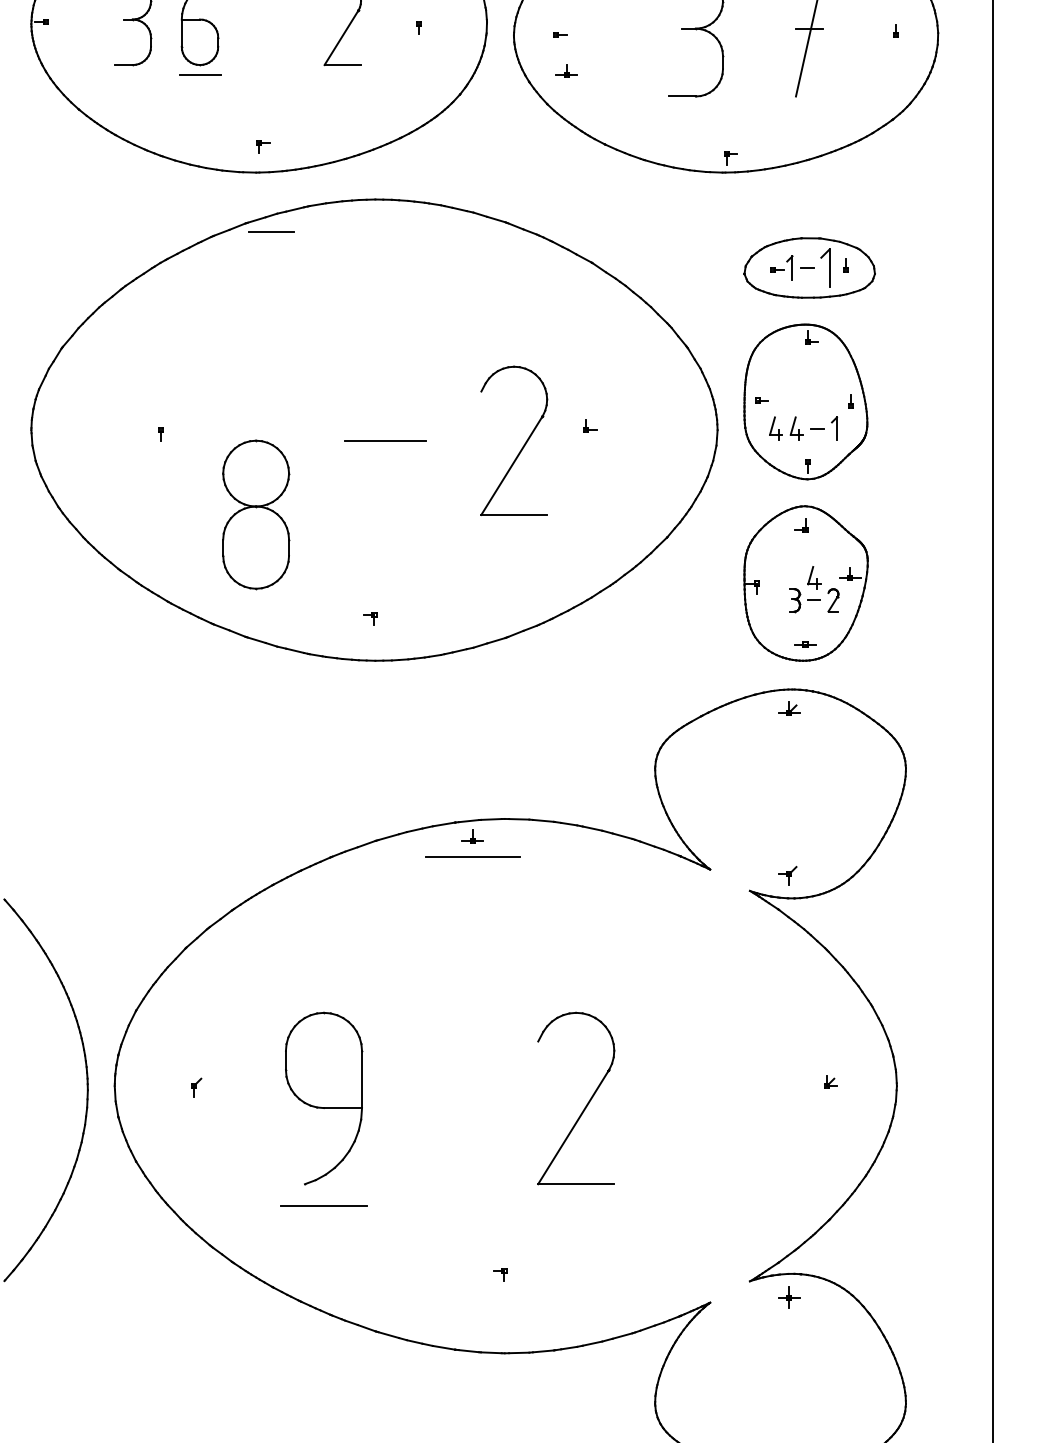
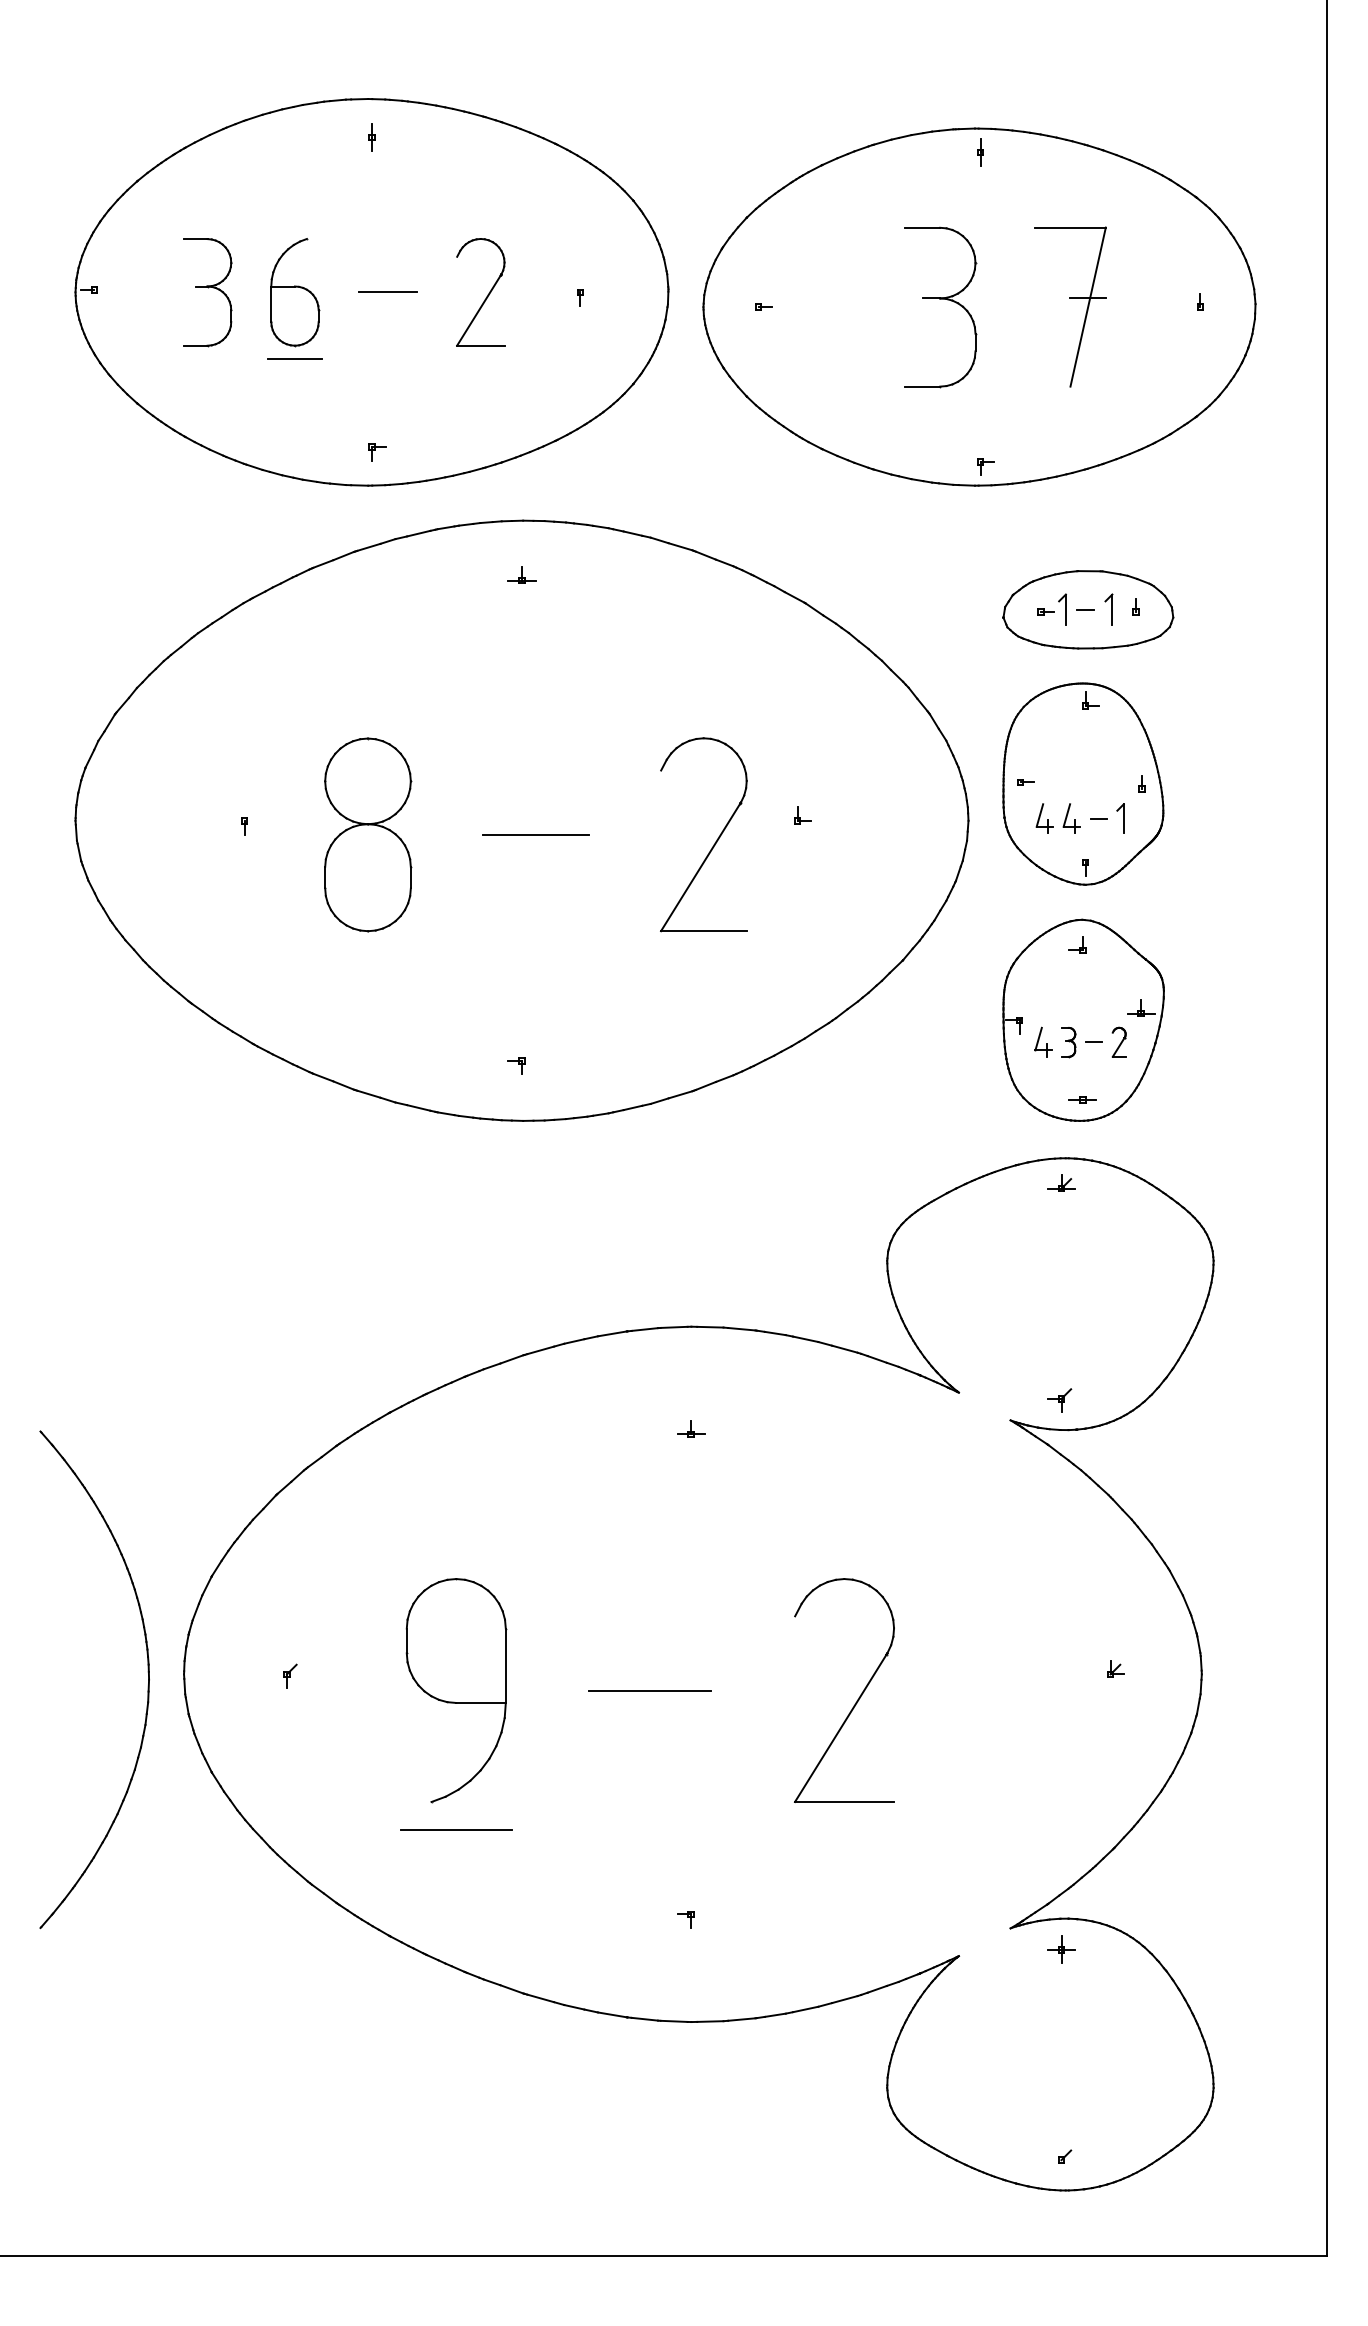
part: (566, 70) -> (521, 574), moved
line: (271, 230) -> (387, 291), moved
part: (825, 267) -> (1108, 609), size x0.62
part: (256, 514) -> (368, 834), moved
part: (814, 577) -> (1043, 1041), moved
part: (473, 836) -> (691, 1428), moved
line: (472, 857) -> (649, 1690), moved
part: (585, 1106) -> (856, 1700), moved

